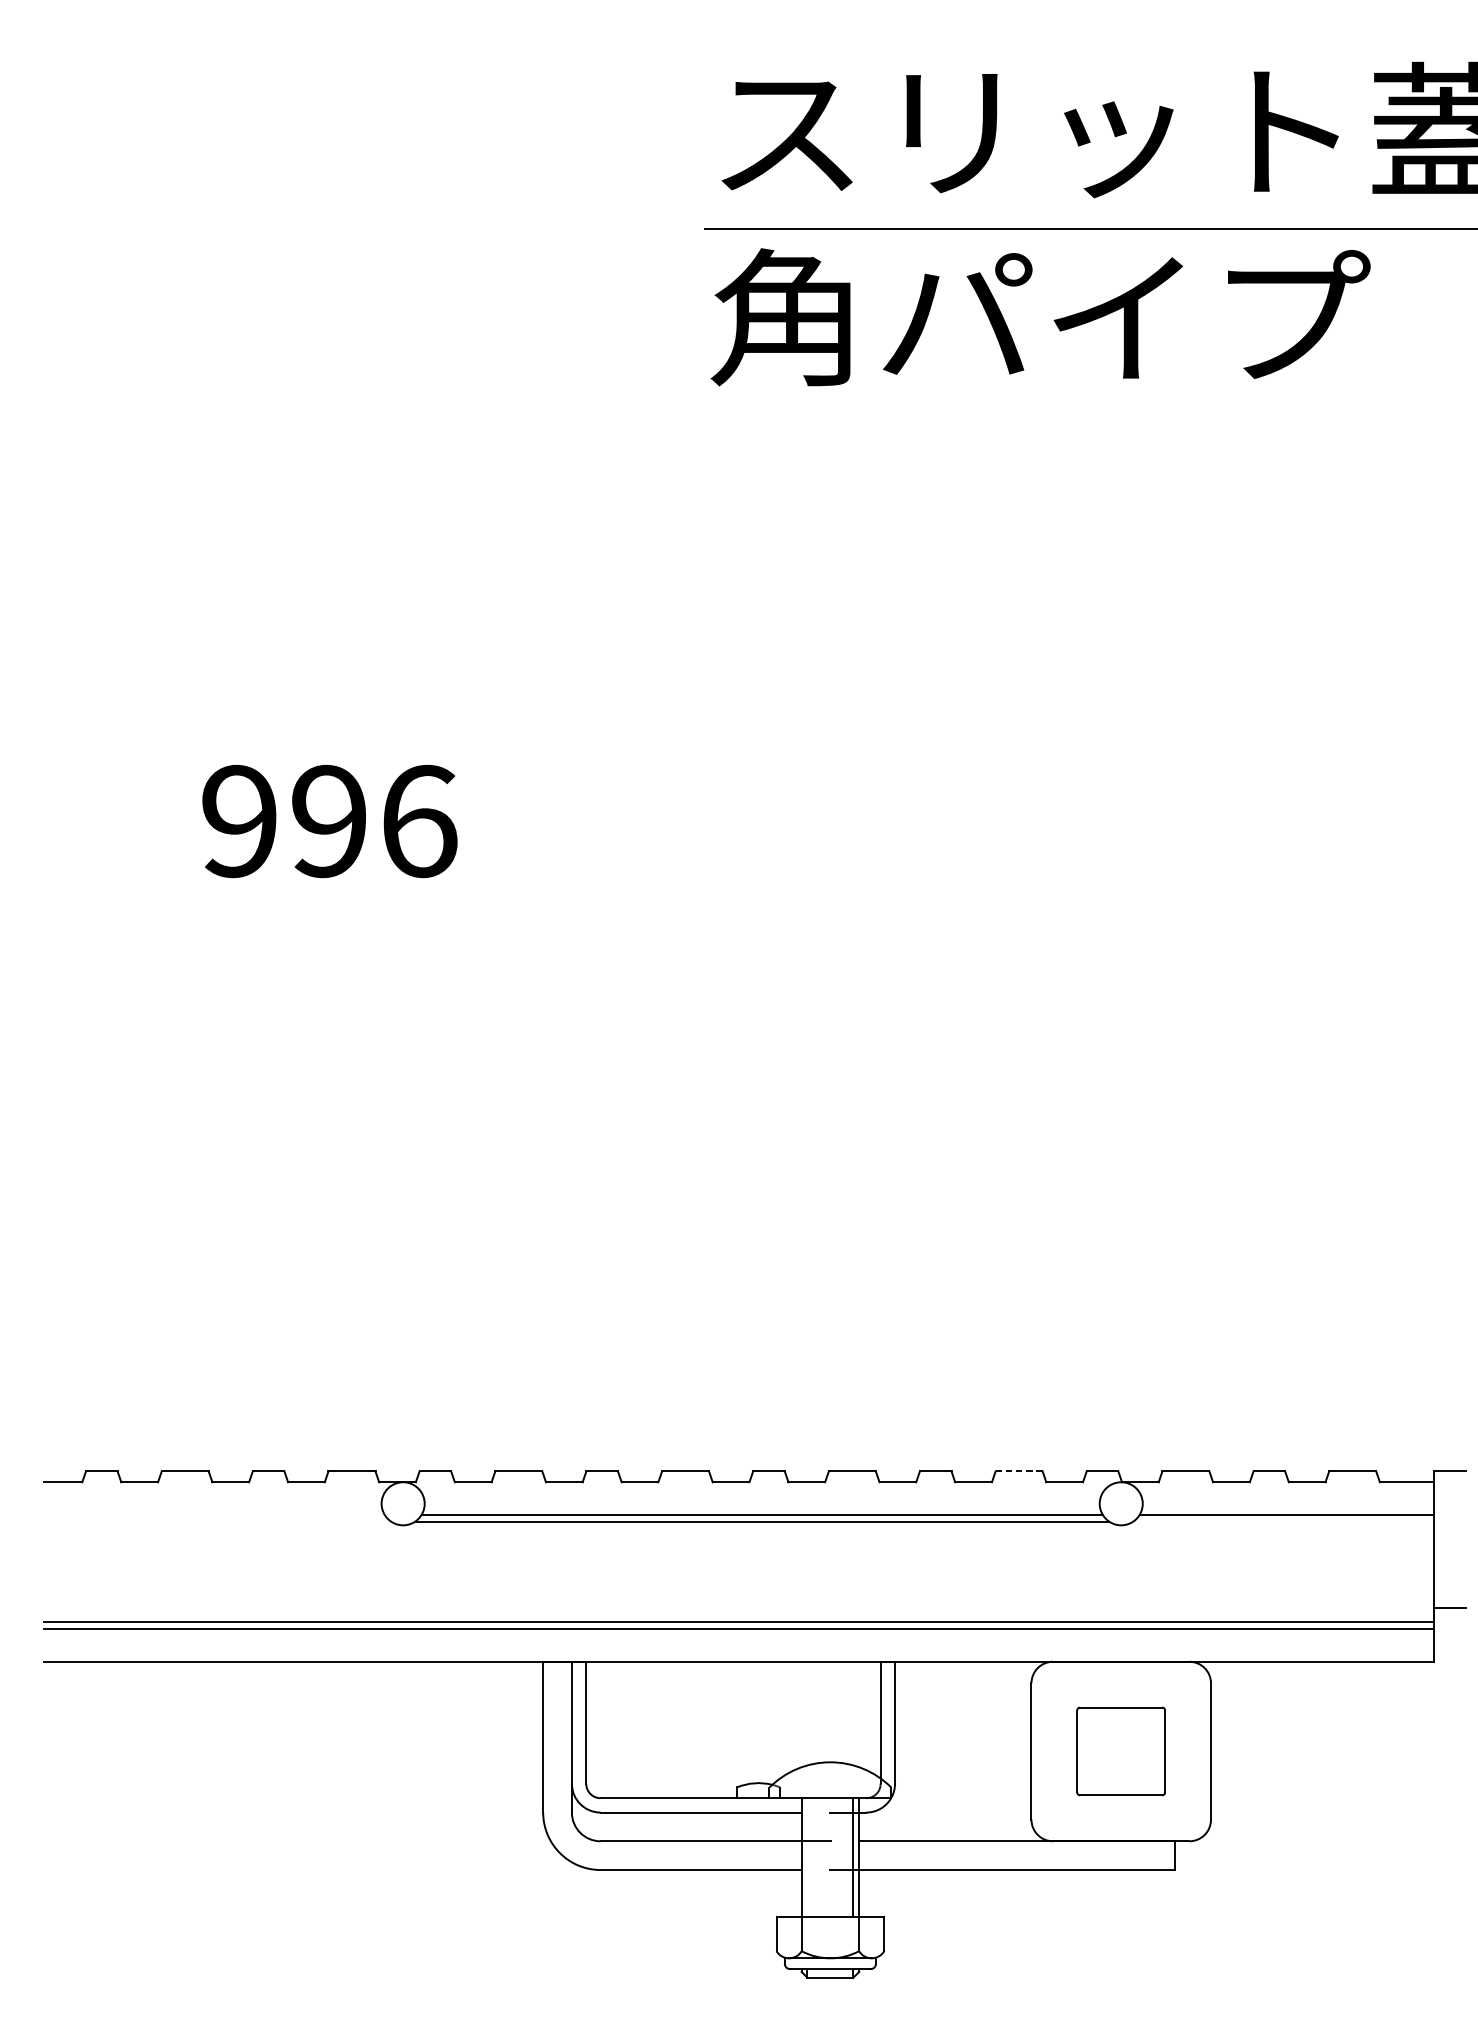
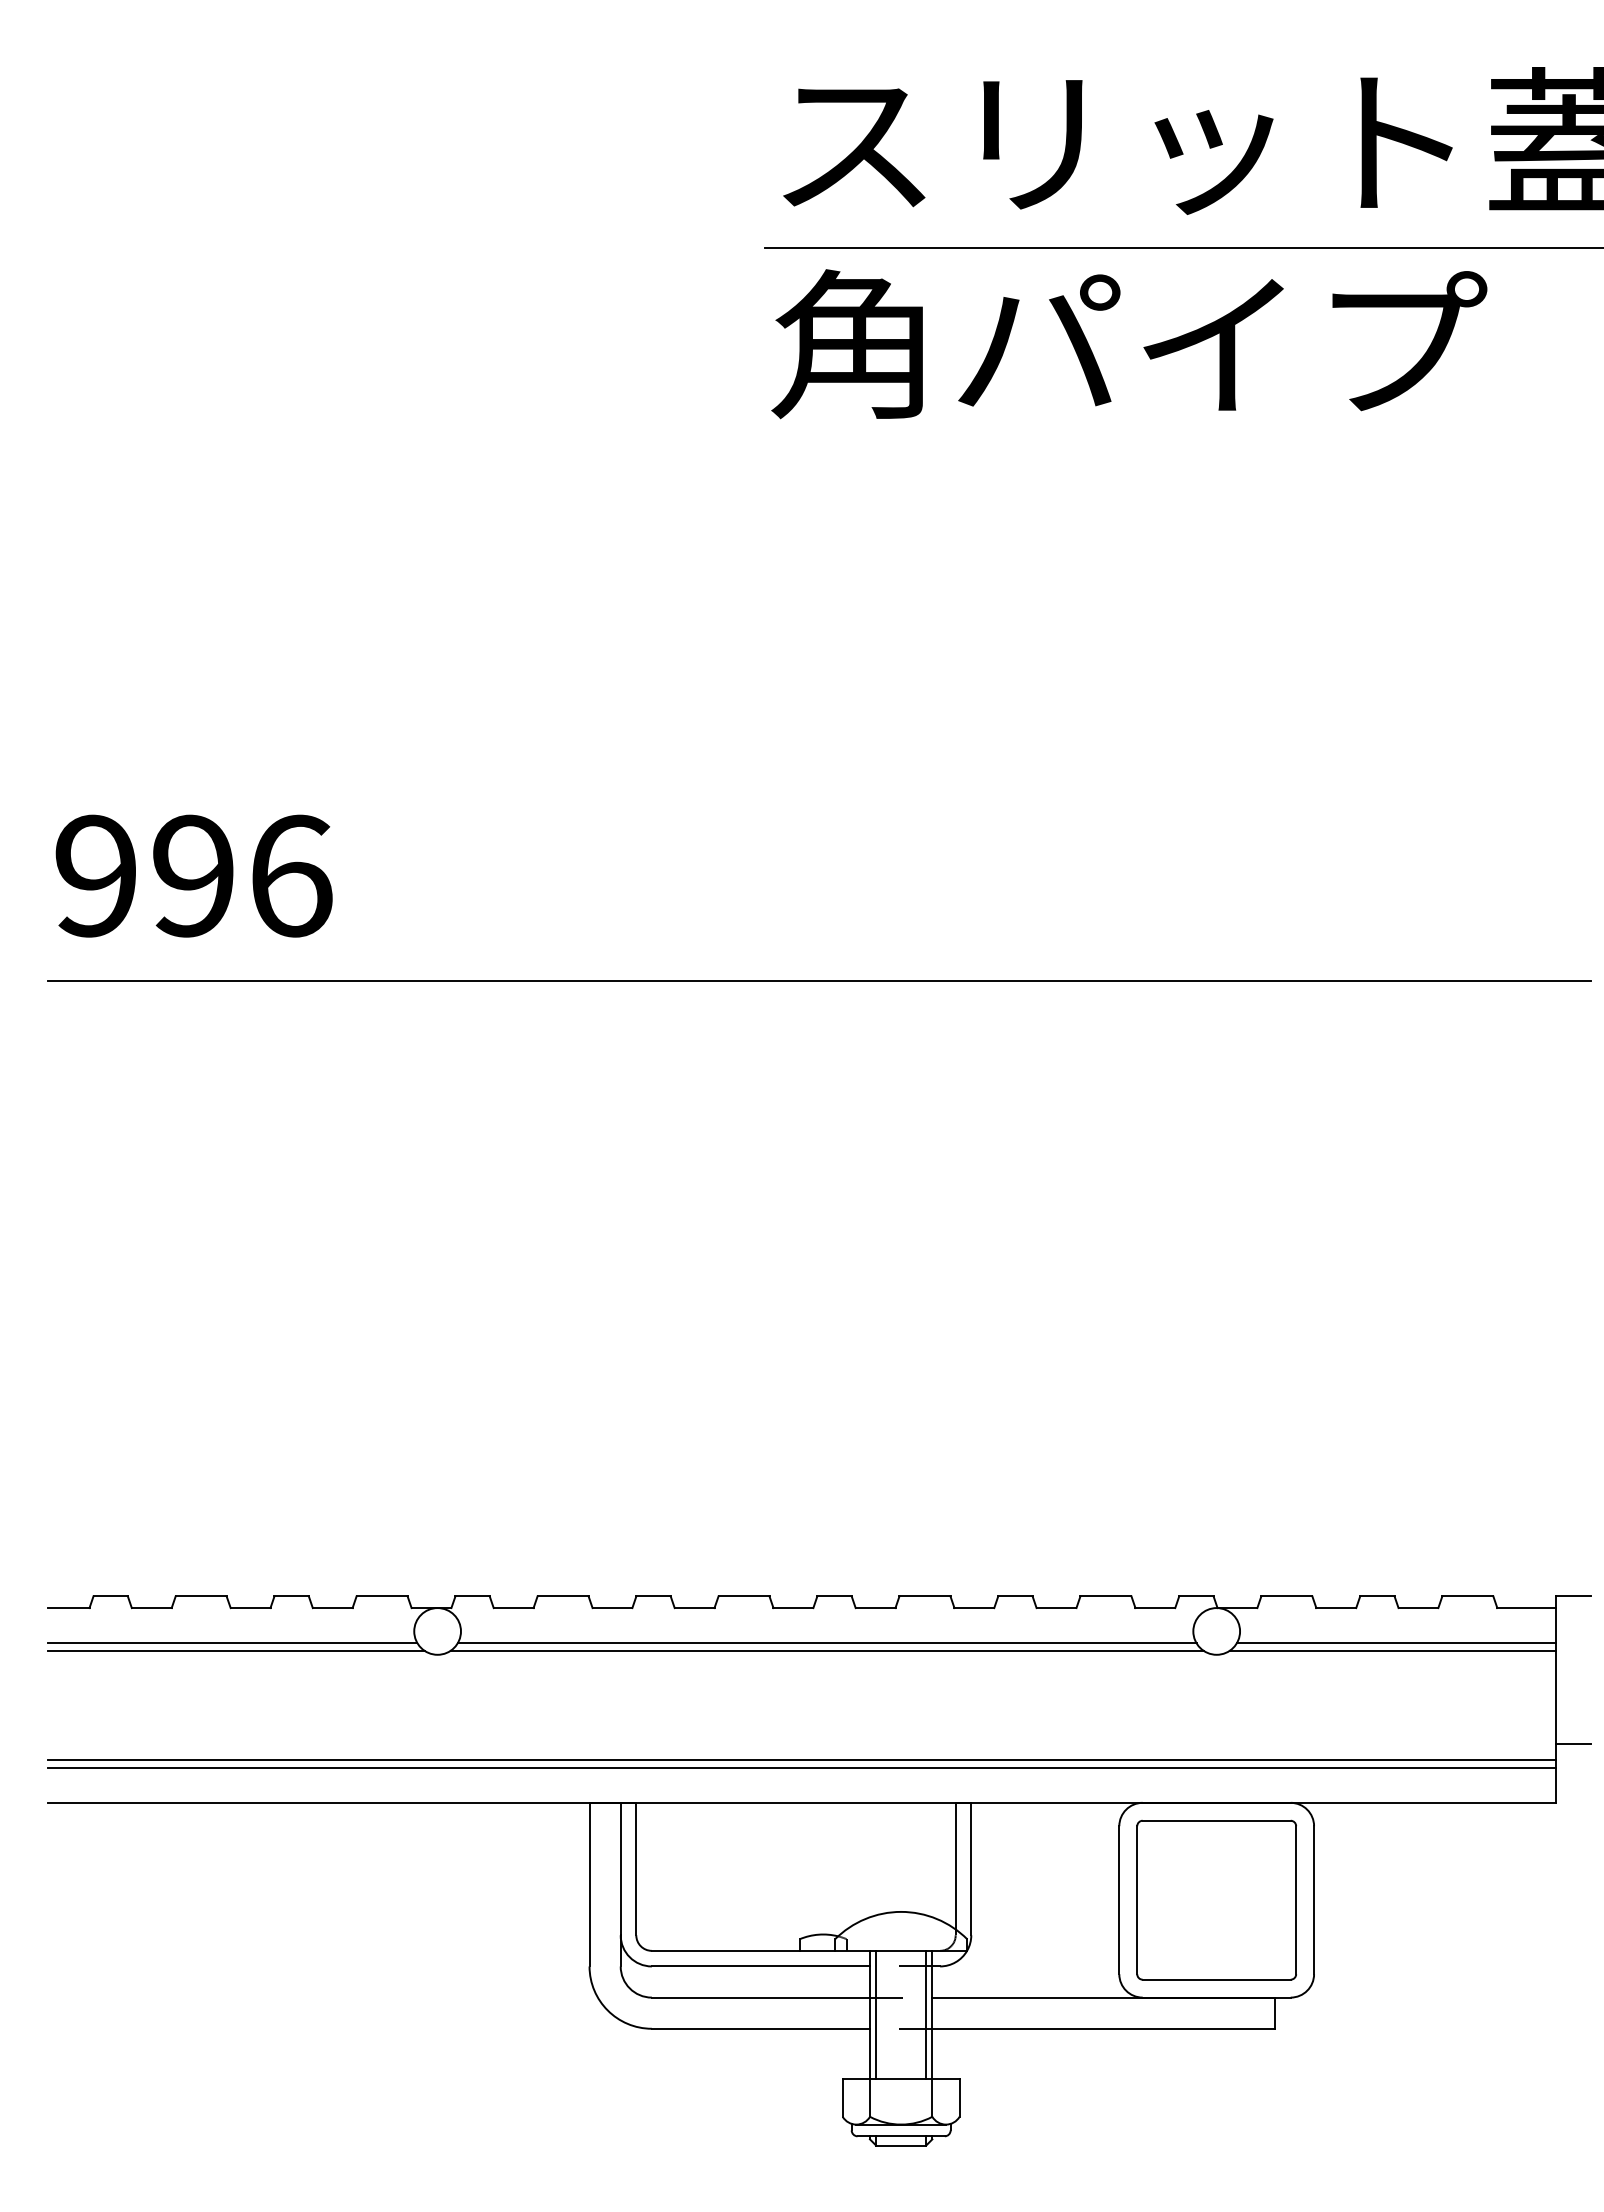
text: (329, 820) -> (193, 875), moved
line: (755, 903) -> (819, 980), added
line: (1018, 1471) -> (1105, 1596), dashed -> solid
line: (214, 1514) -> (232, 1643), added
line: (217, 1521) -> (236, 1650), added
line: (1283, 1521) -> (1392, 1650), added
part: (1121, 1750) -> (1216, 1899), size x1.67
line: (807, 1856) -> (876, 2014), added

